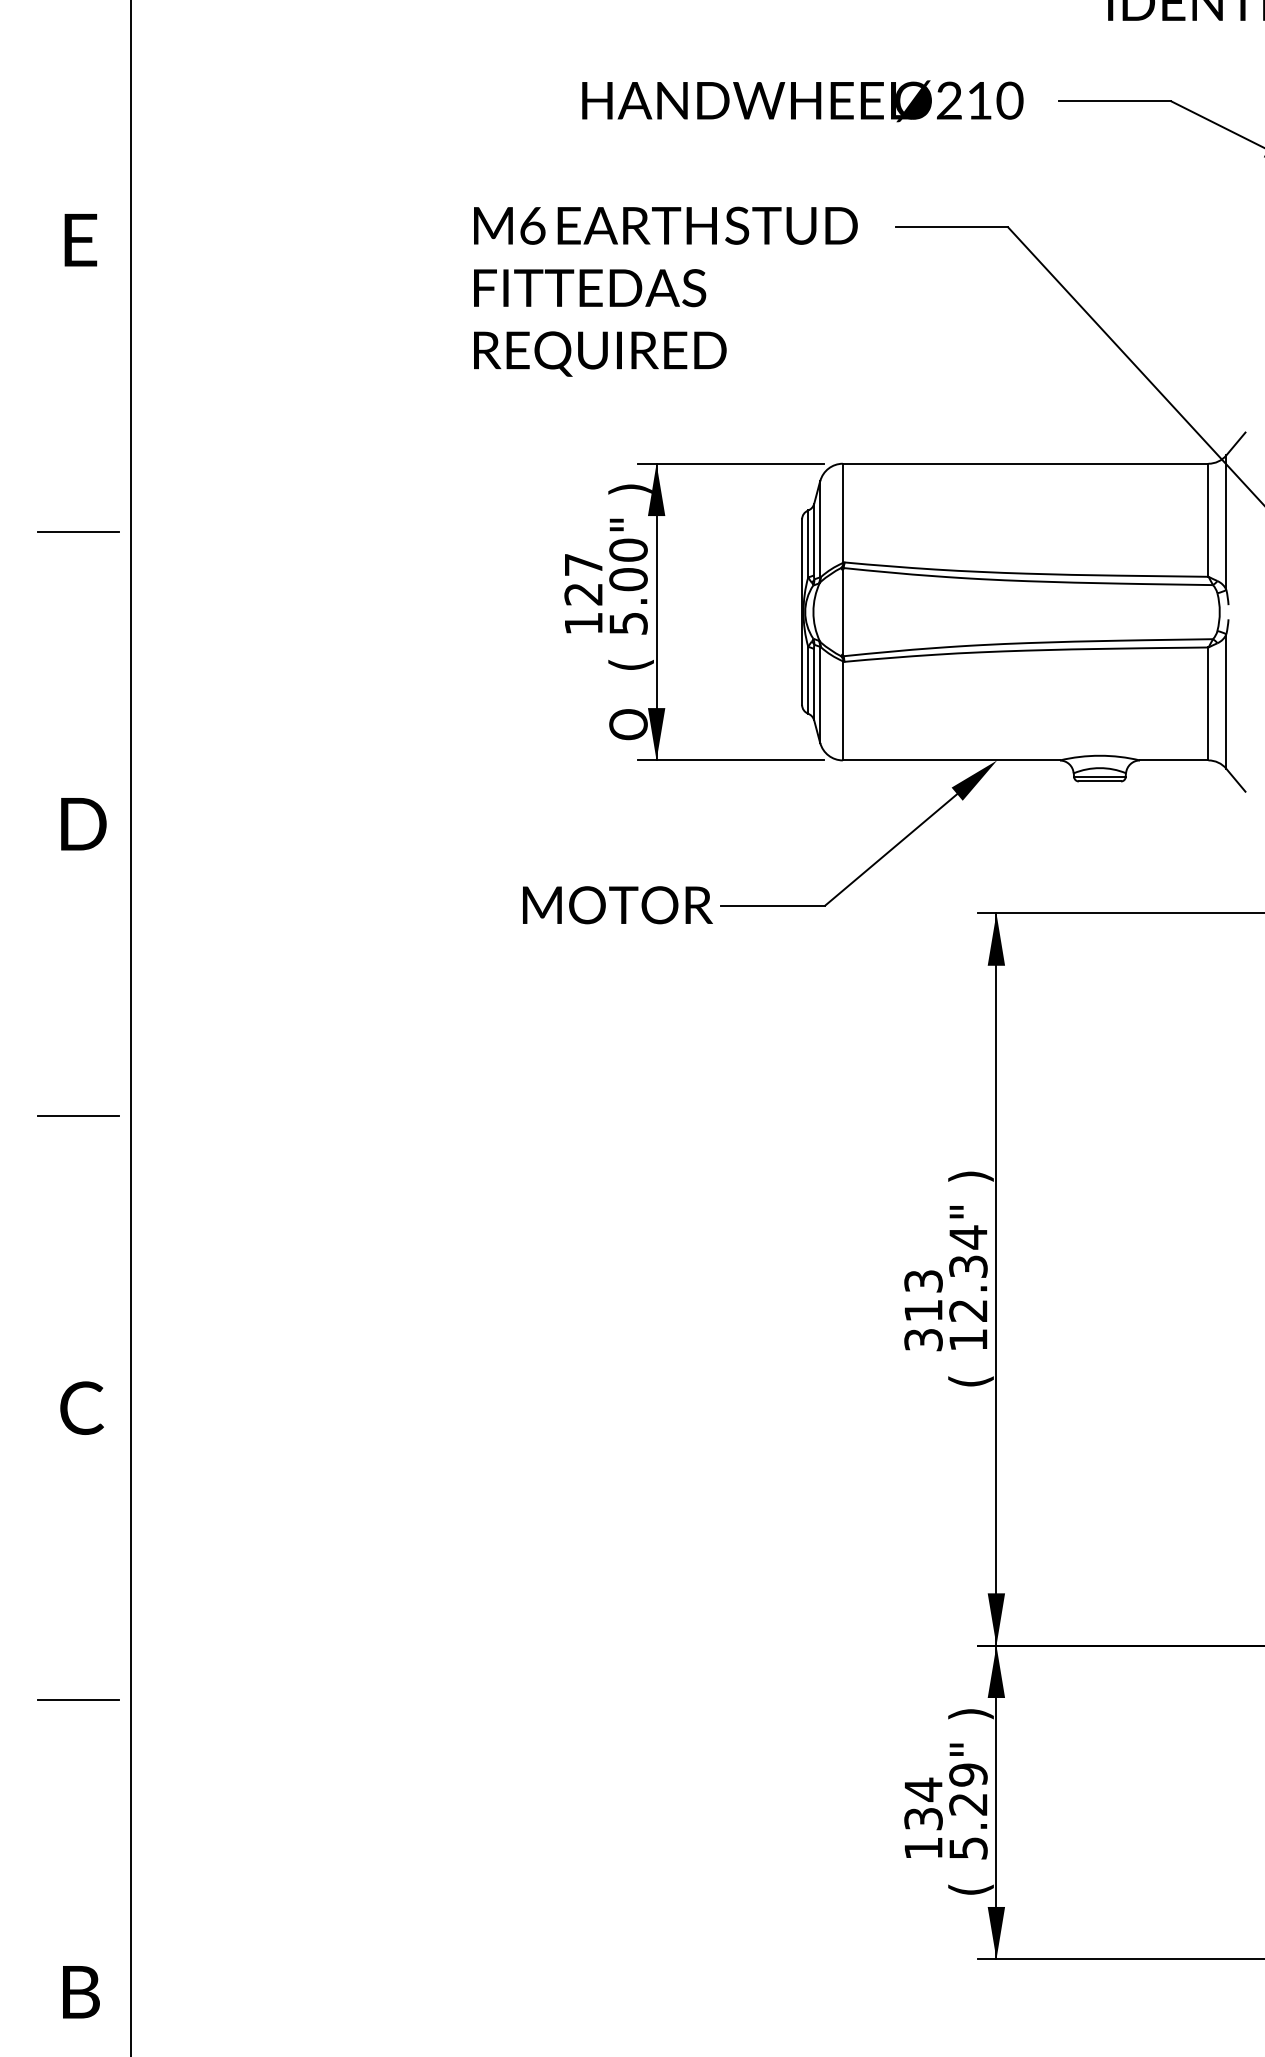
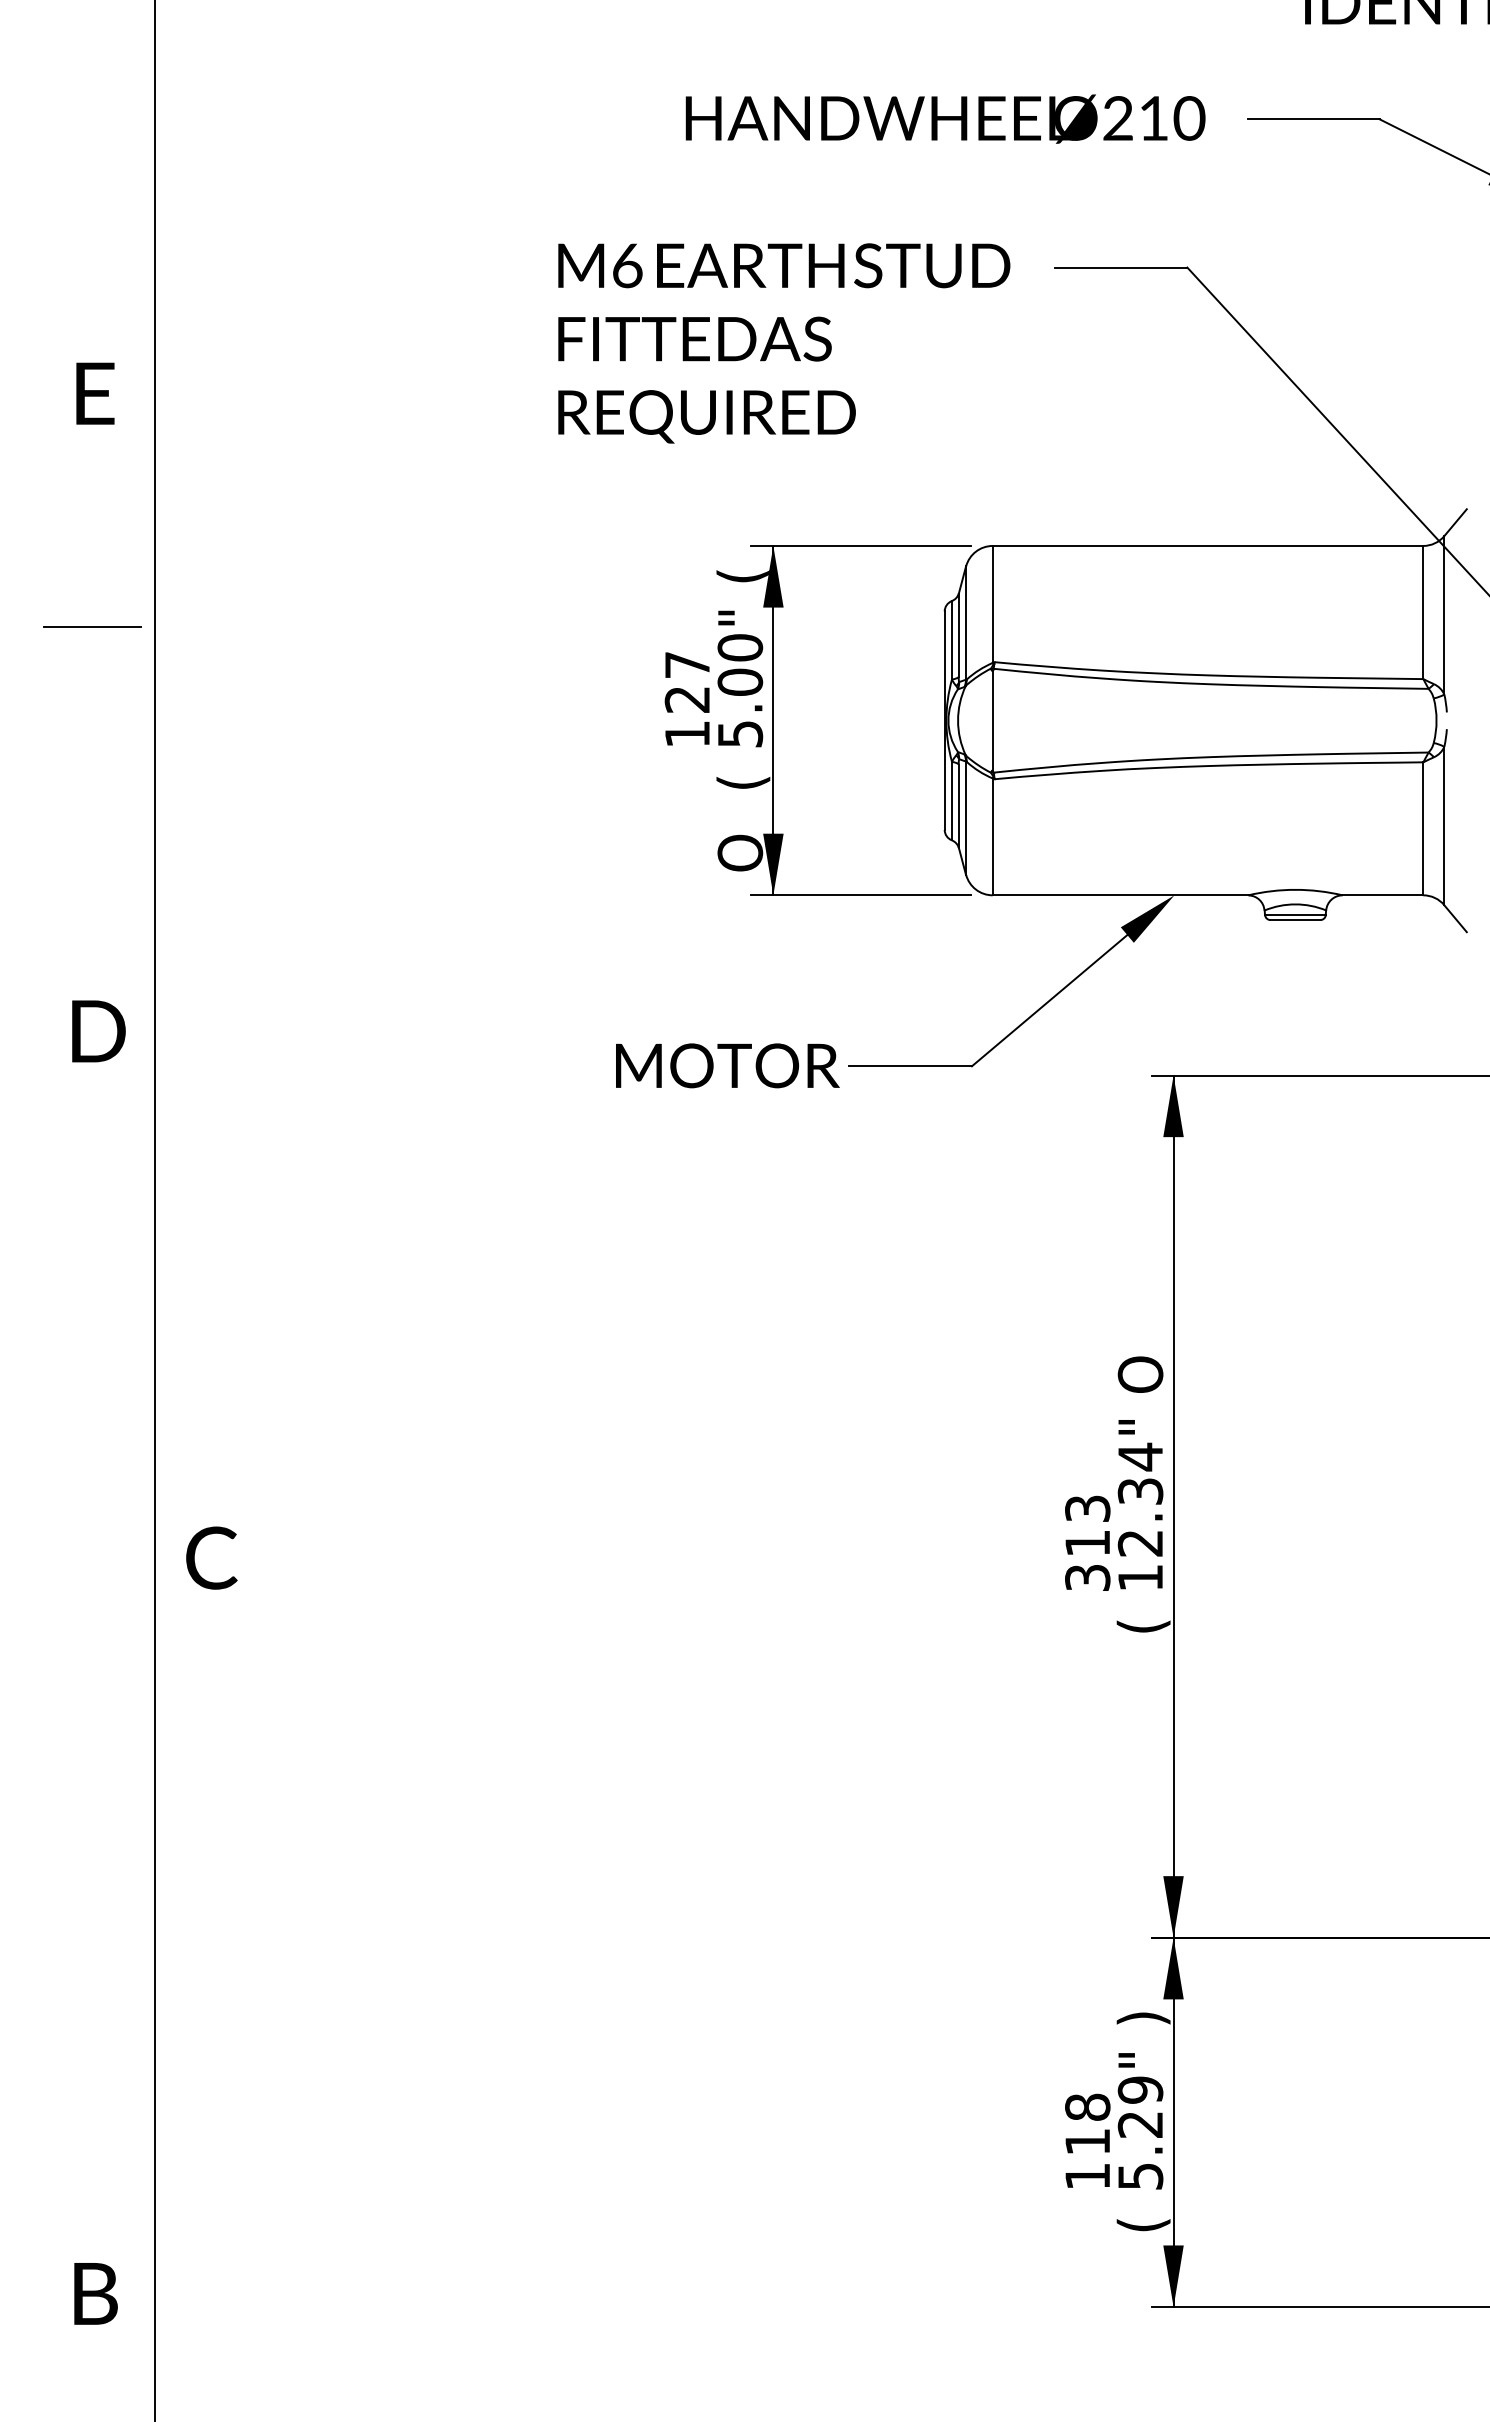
text: (80, 240) -> (95, 393), moved
text: (630, 489) -> (742, 576), ) -> (
text: (83, 824) -> (98, 1031), moved
line: (78, 1116) -> (92, 1314), removed
text: (970, 1167) -> (1143, 1374), ) -> O
text: (81, 1407) -> (211, 1557), moved
line: (78, 1700) -> (92, 2002), removed
text: (923, 1803) -> (1087, 2123), 134 -> 118
text: (80, 1991) -> (95, 2293), moved

